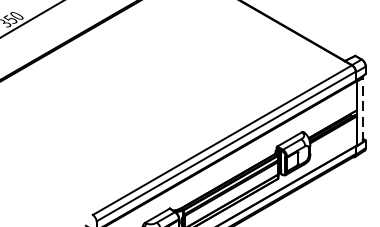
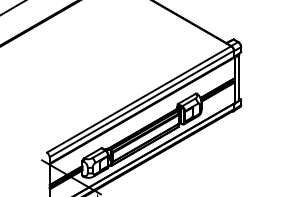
line: (363, 110) -> (239, 78), dashed -> solid

